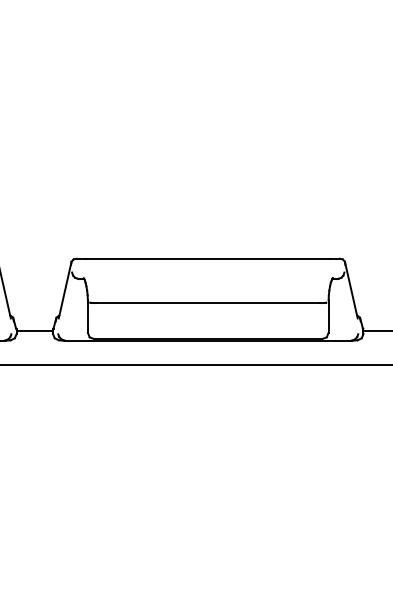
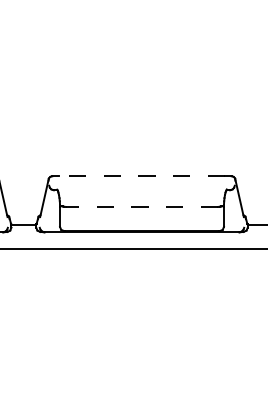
line: (207, 258) -> (141, 176), solid -> dashed
line: (207, 302) -> (141, 206), solid -> dashed

